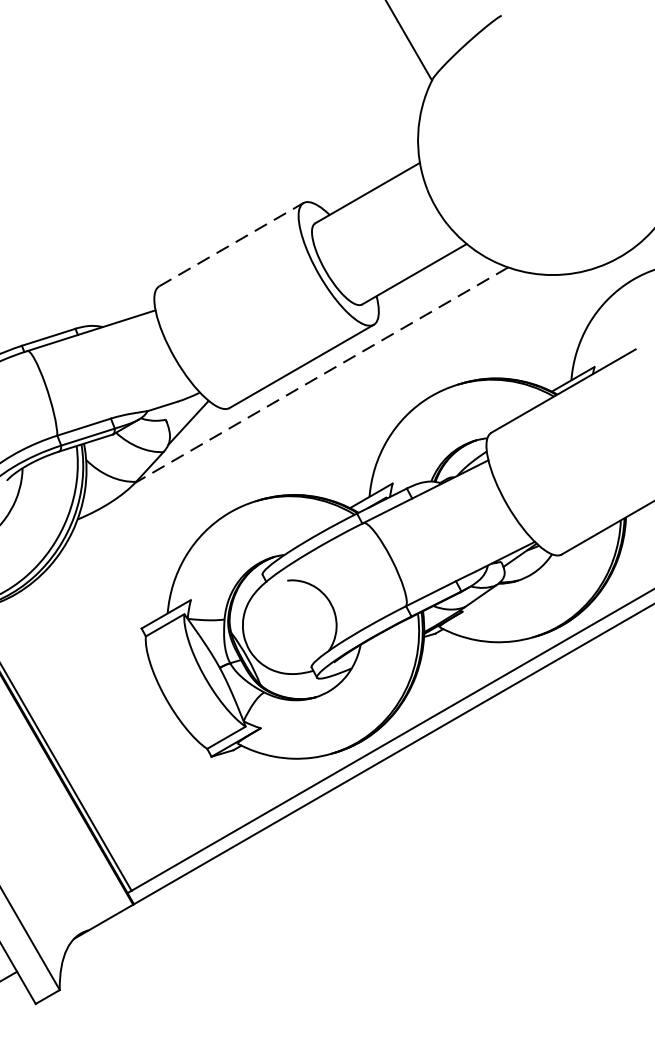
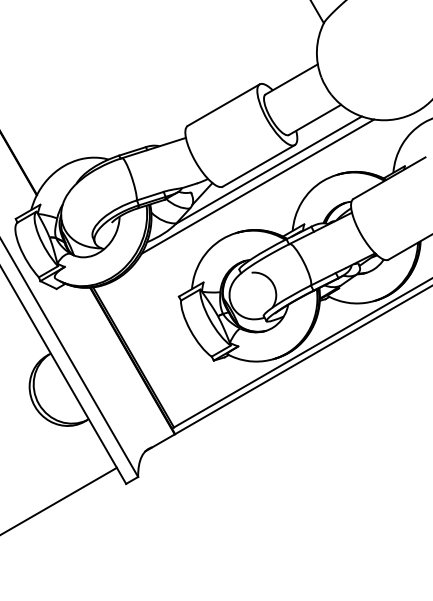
line: (230, 245) -> (223, 105), dashed -> solid
line: (321, 375) -> (268, 170), dashed -> solid
line: (298, 407) -> (257, 186), added

